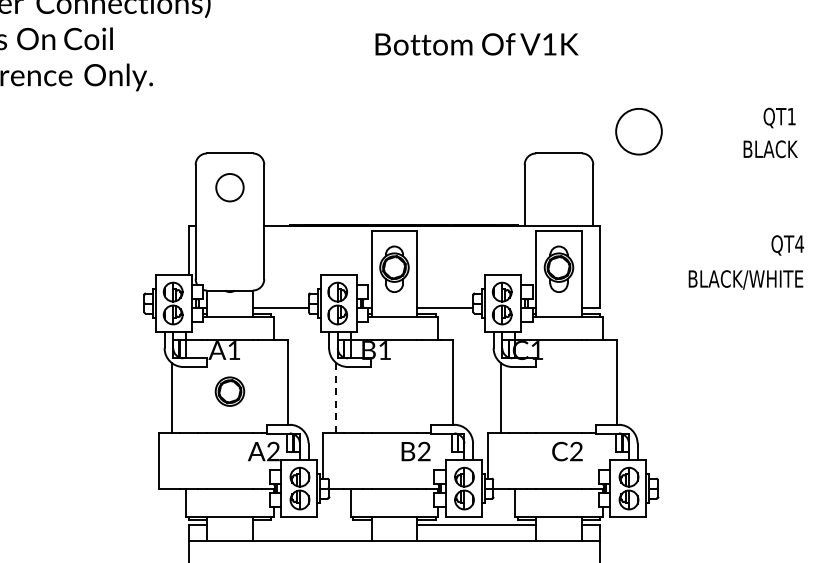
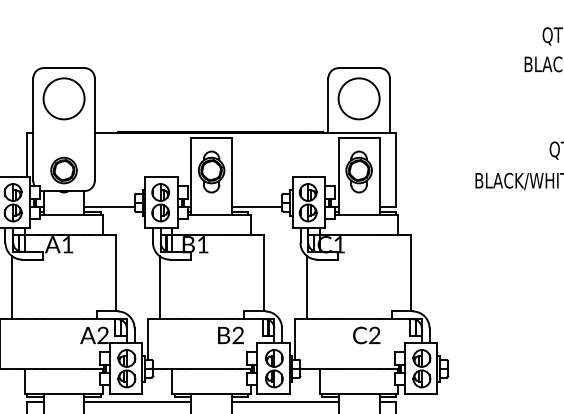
circle: (638, 131) -> (358, 98), moved
circle: (229, 187) -> (63, 98), size x1.67
part: (229, 391) -> (63, 170), moved
line: (336, 398) -> (159, 287), dashed -> solid
line: (311, 525) -> (137, 401), added

